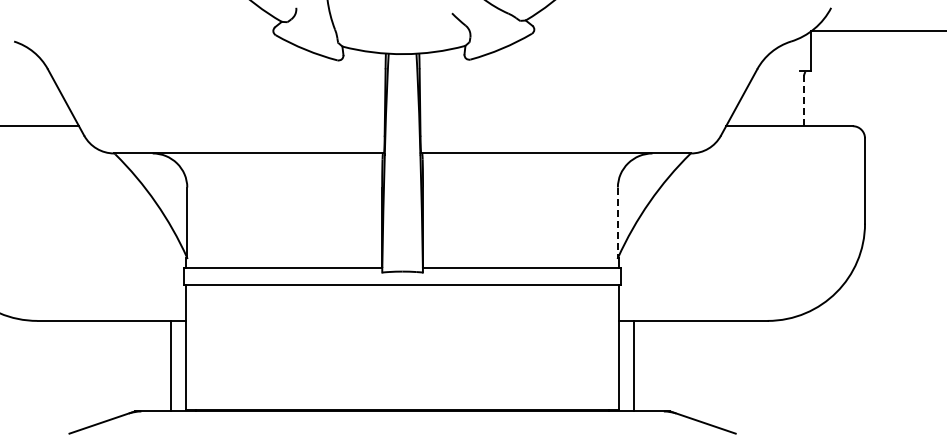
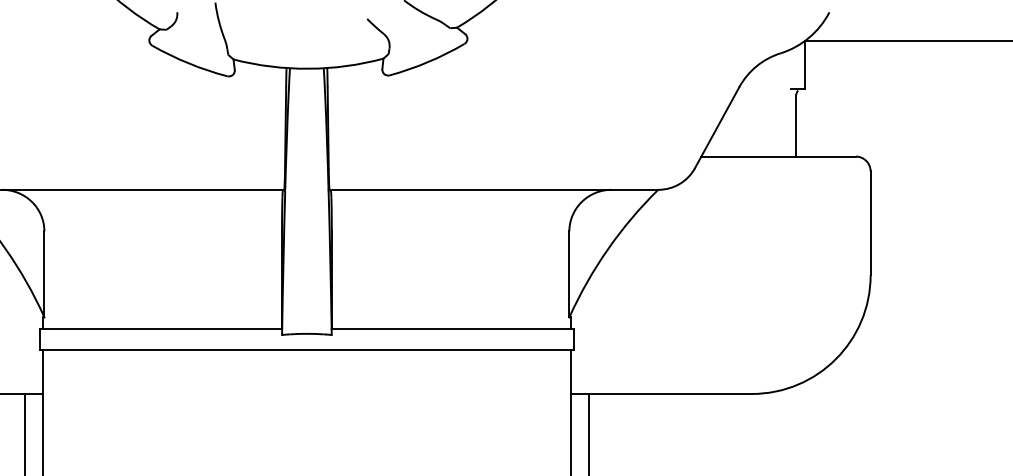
line: (804, 100) -> (796, 125), dashed -> solid
line: (617, 223) -> (568, 275), dashed -> solid

